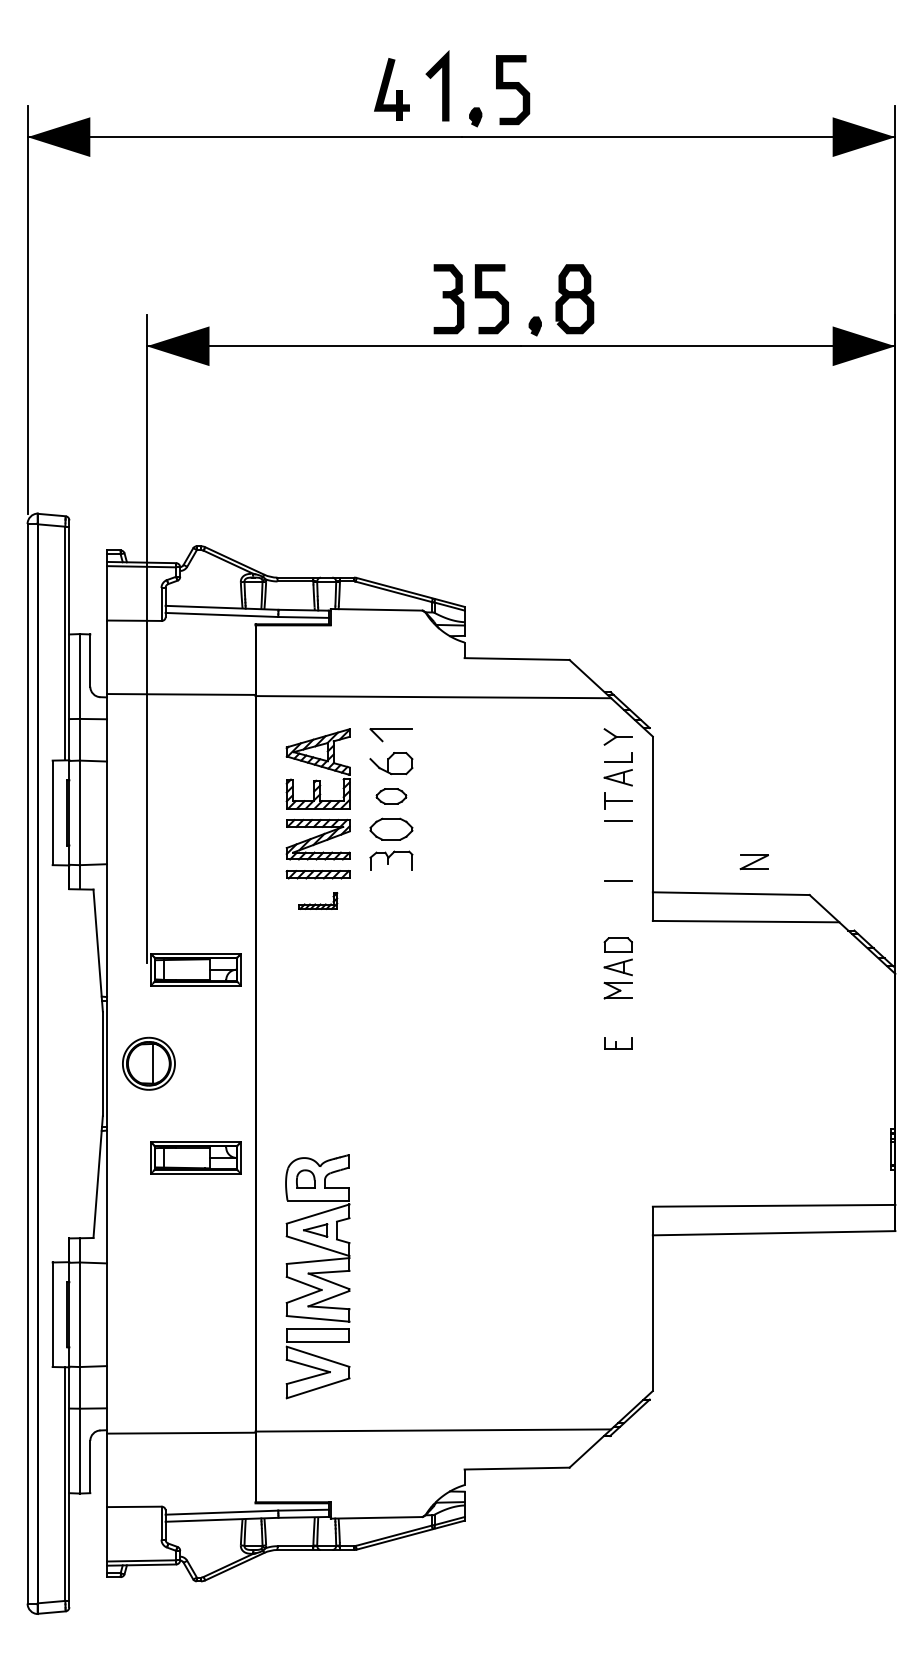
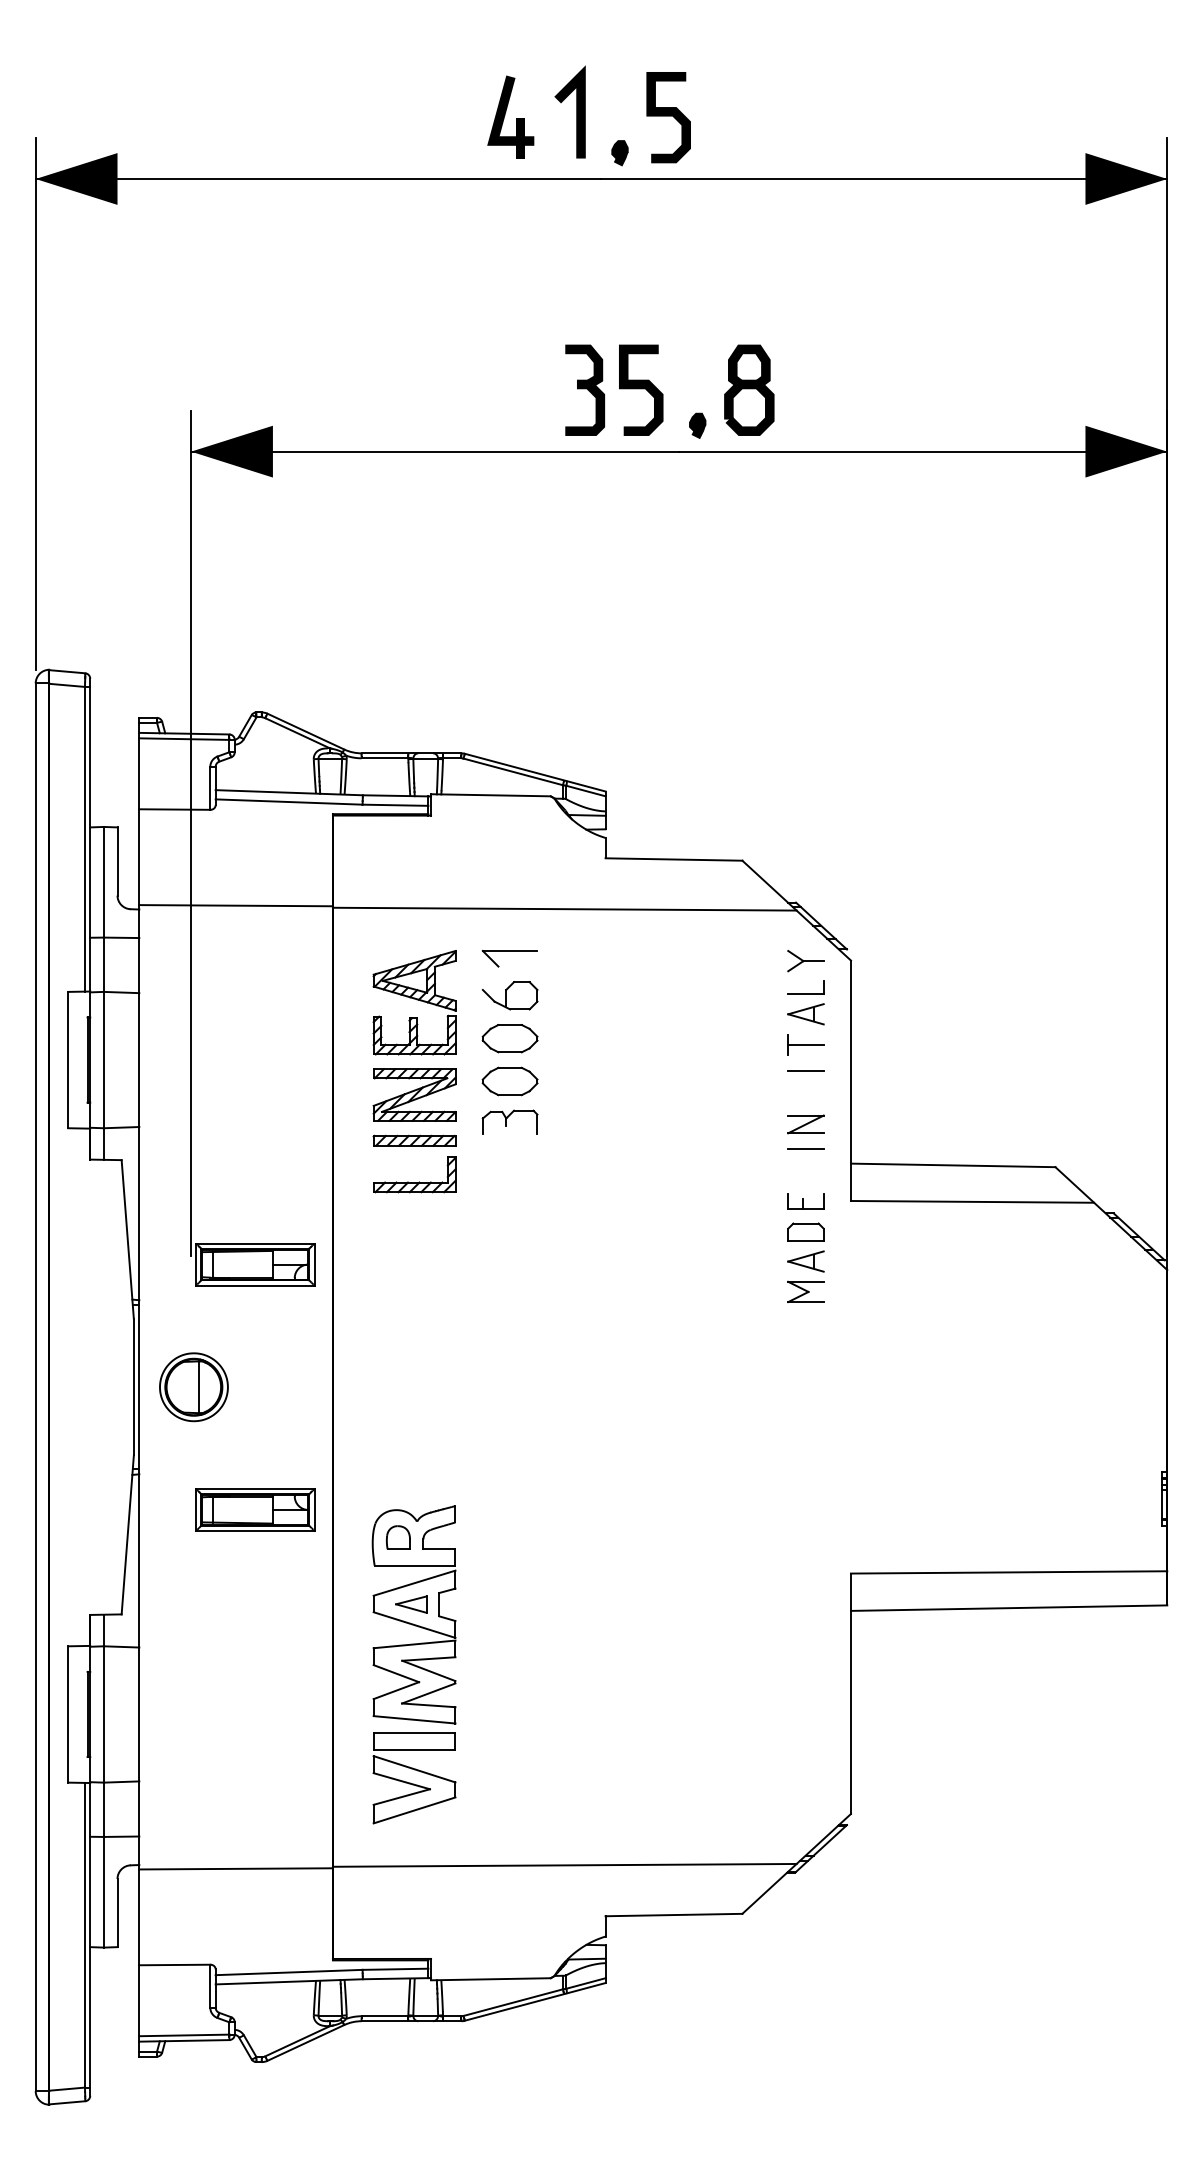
part: (391, 796) -> (510, 1038), size x1.43
part: (753, 862) -> (804, 1124), moved
part: (318, 900) -> (415, 1174), size x1.67
part: (618, 1043) -> (806, 1201), moved

